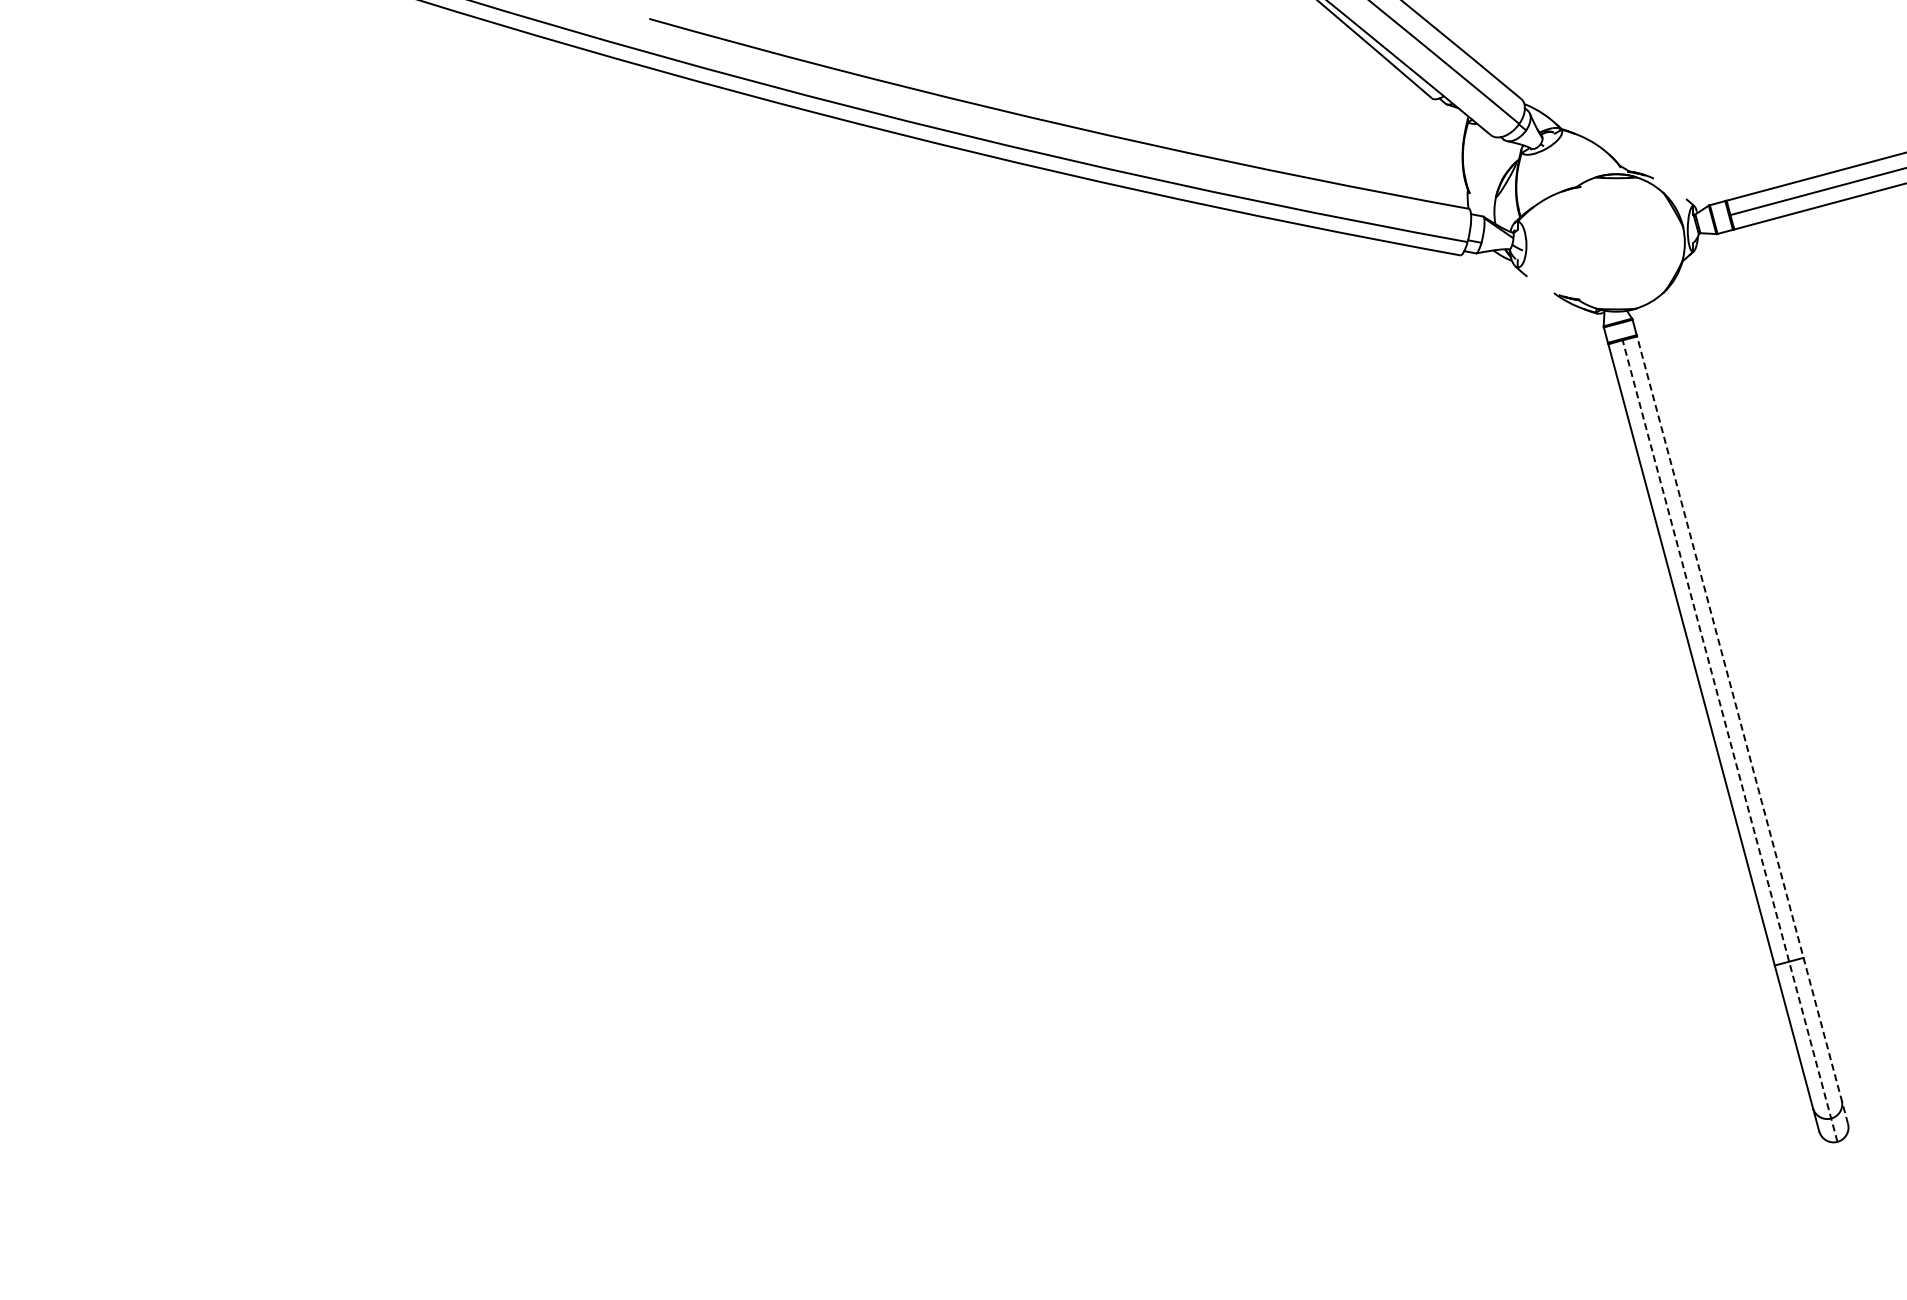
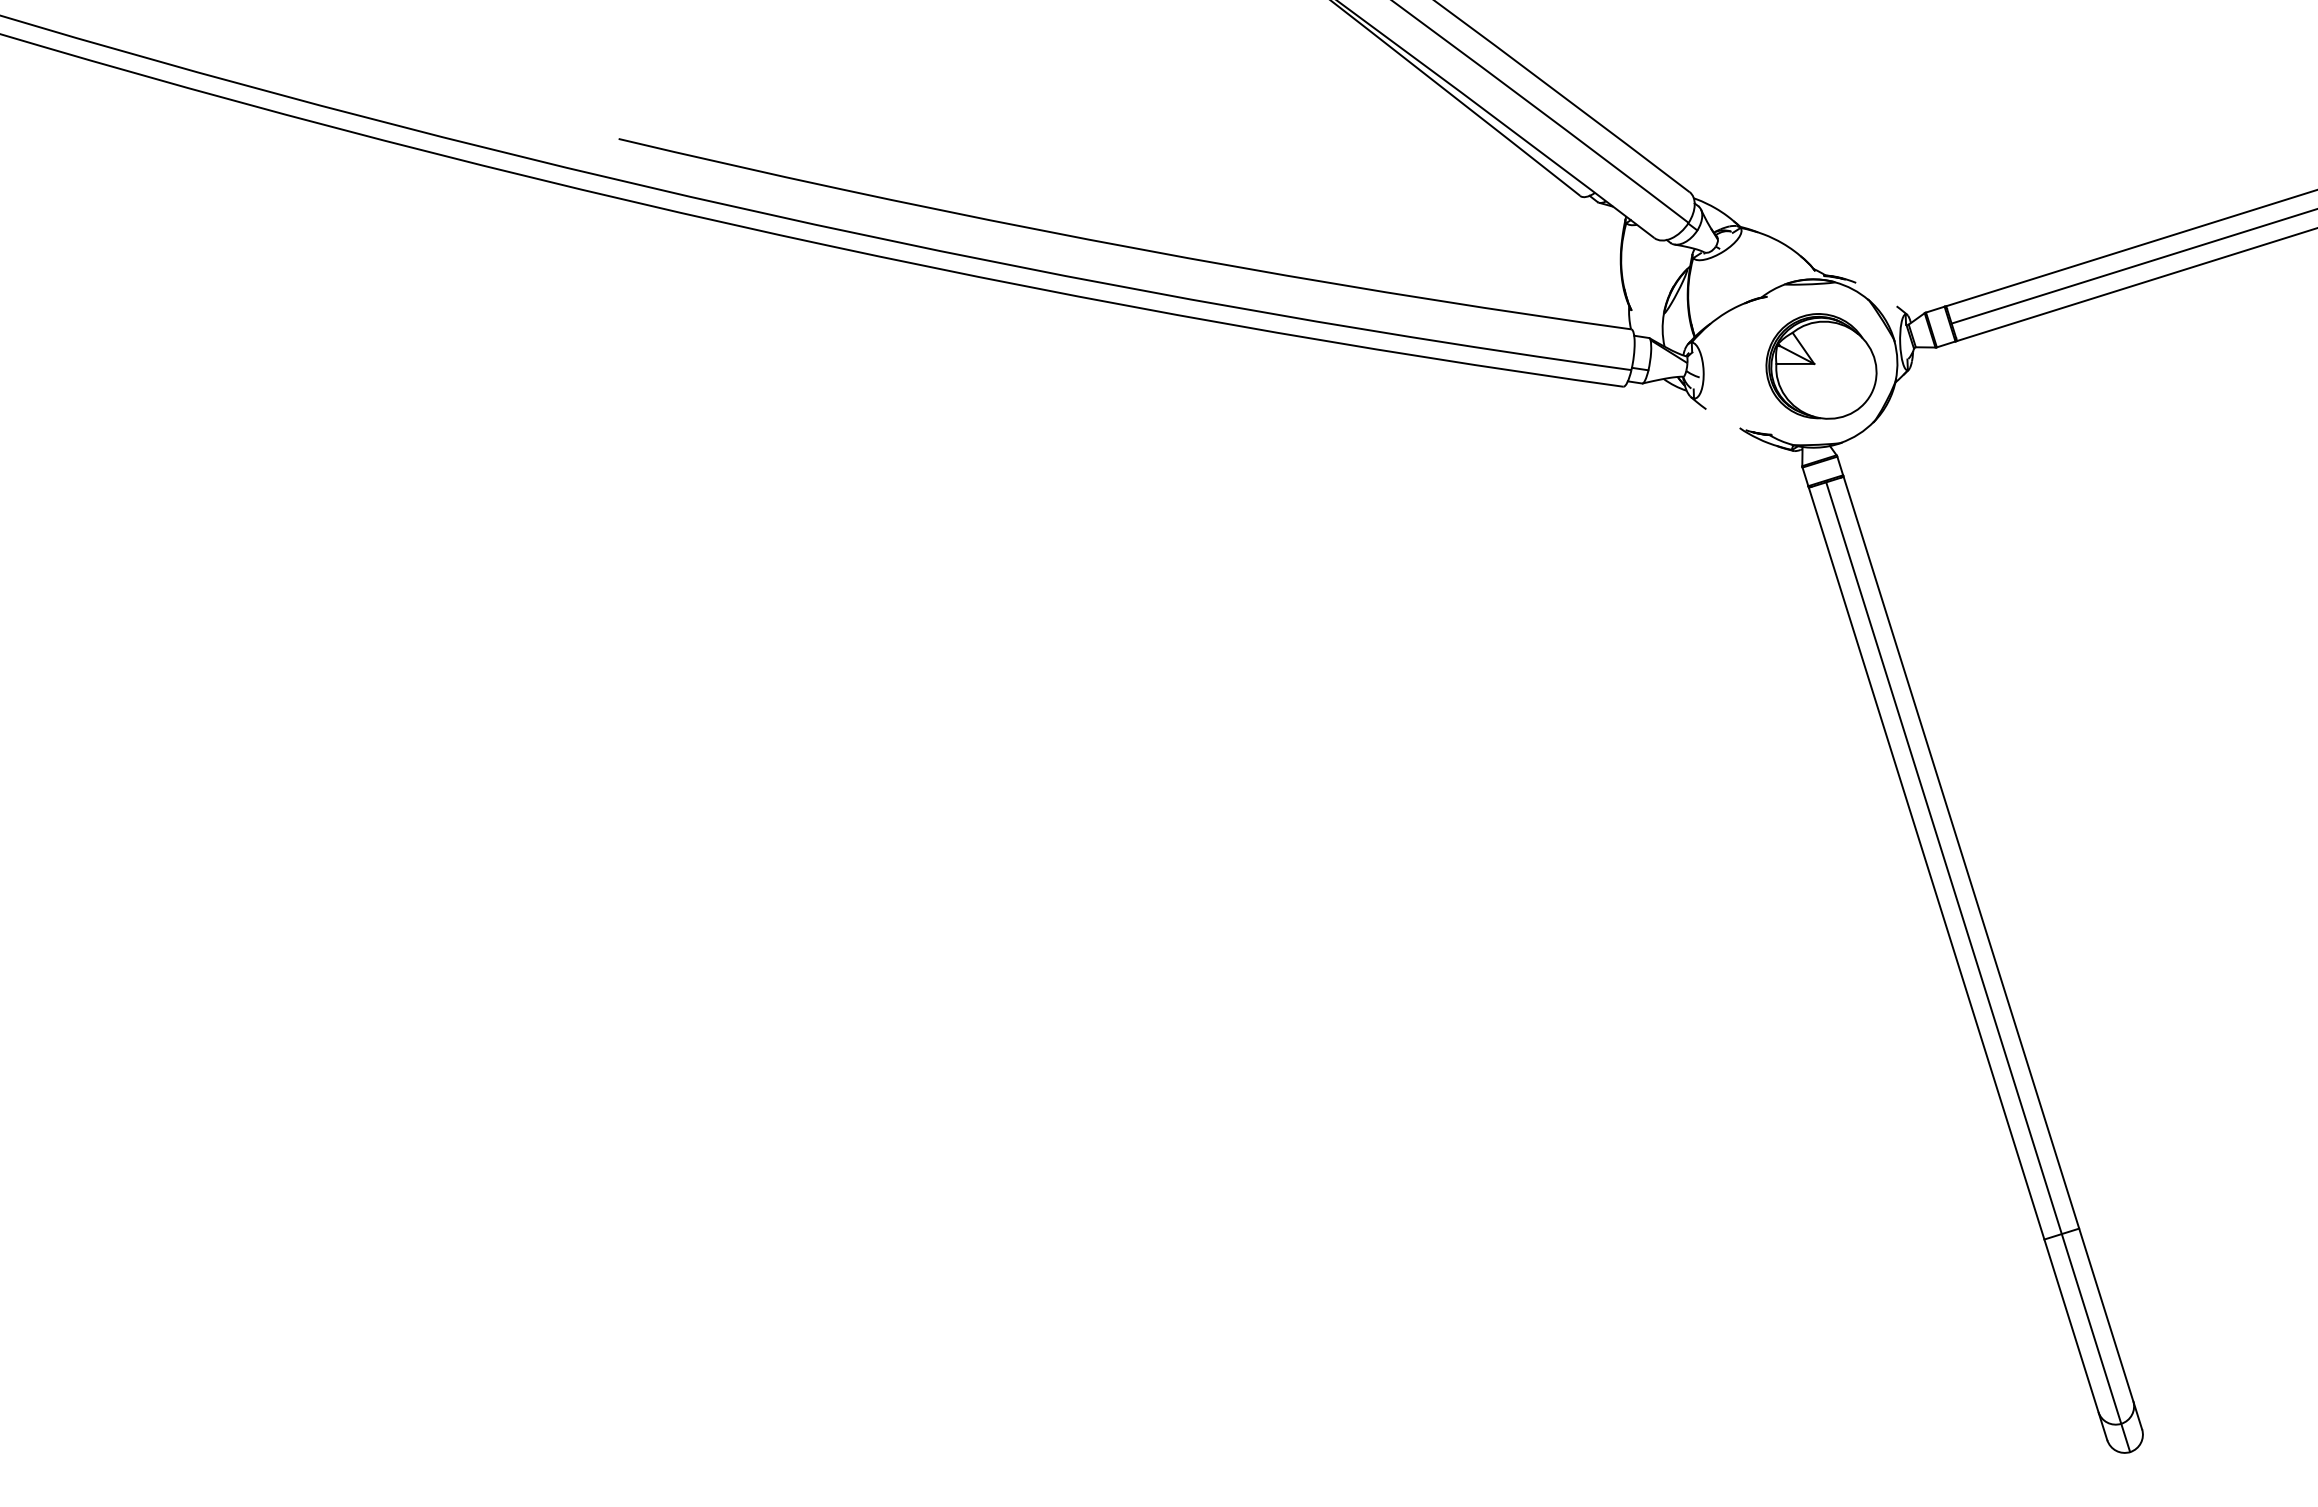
part: (1622, 245) -> (1821, 366), added
line: (1742, 729) -> (1992, 952), dashed -> solid
line: (1730, 741) -> (1978, 967), dashed -> solid

